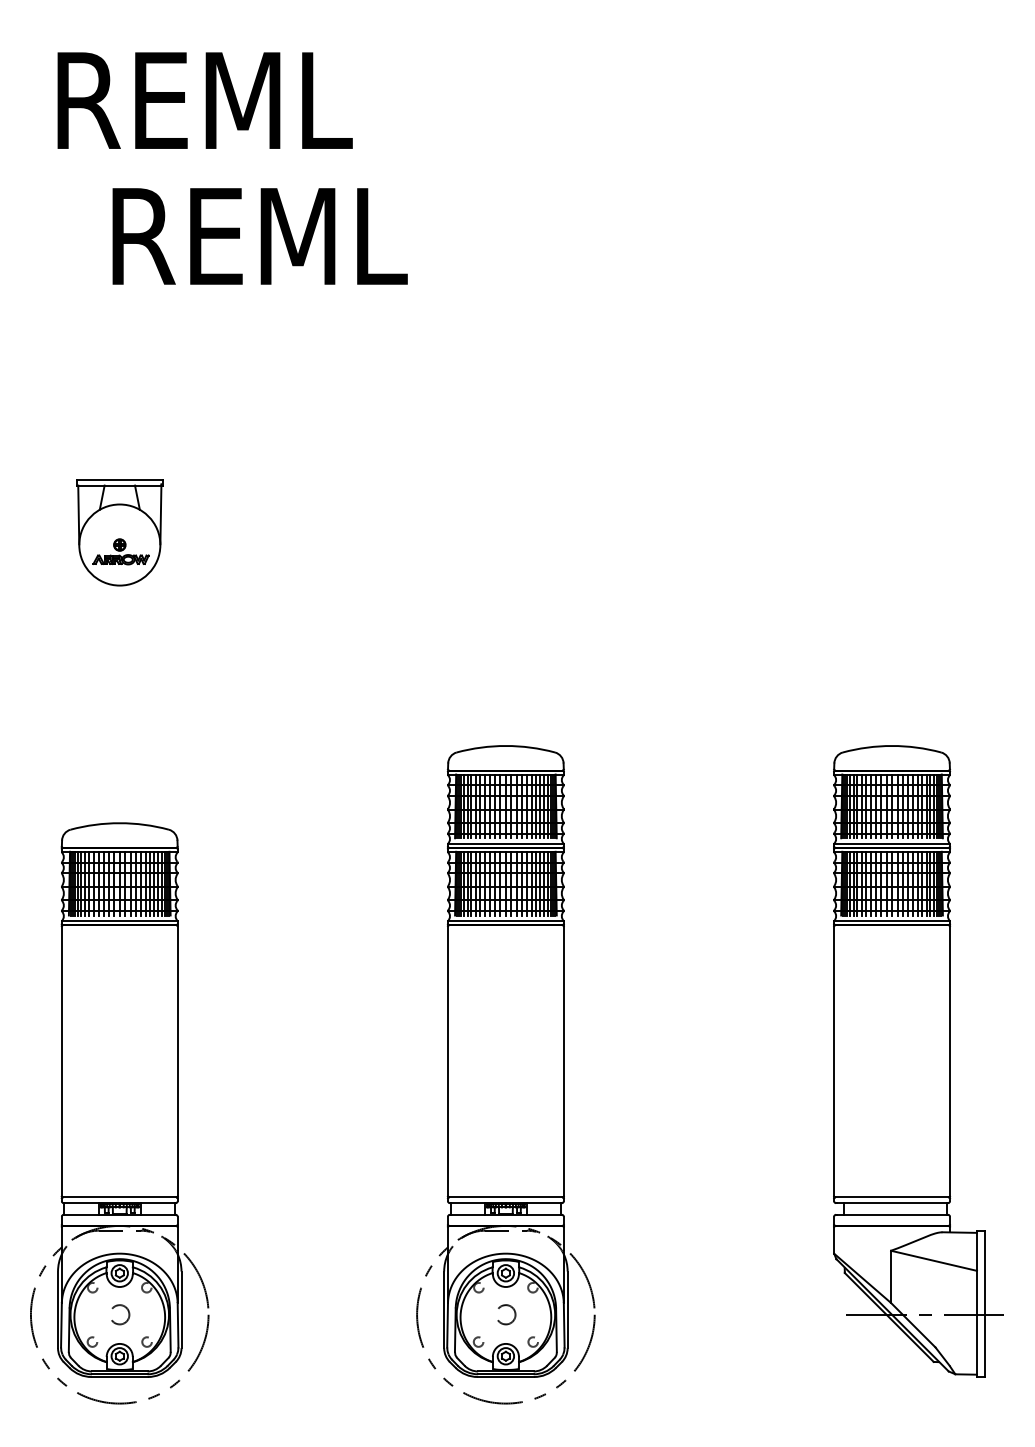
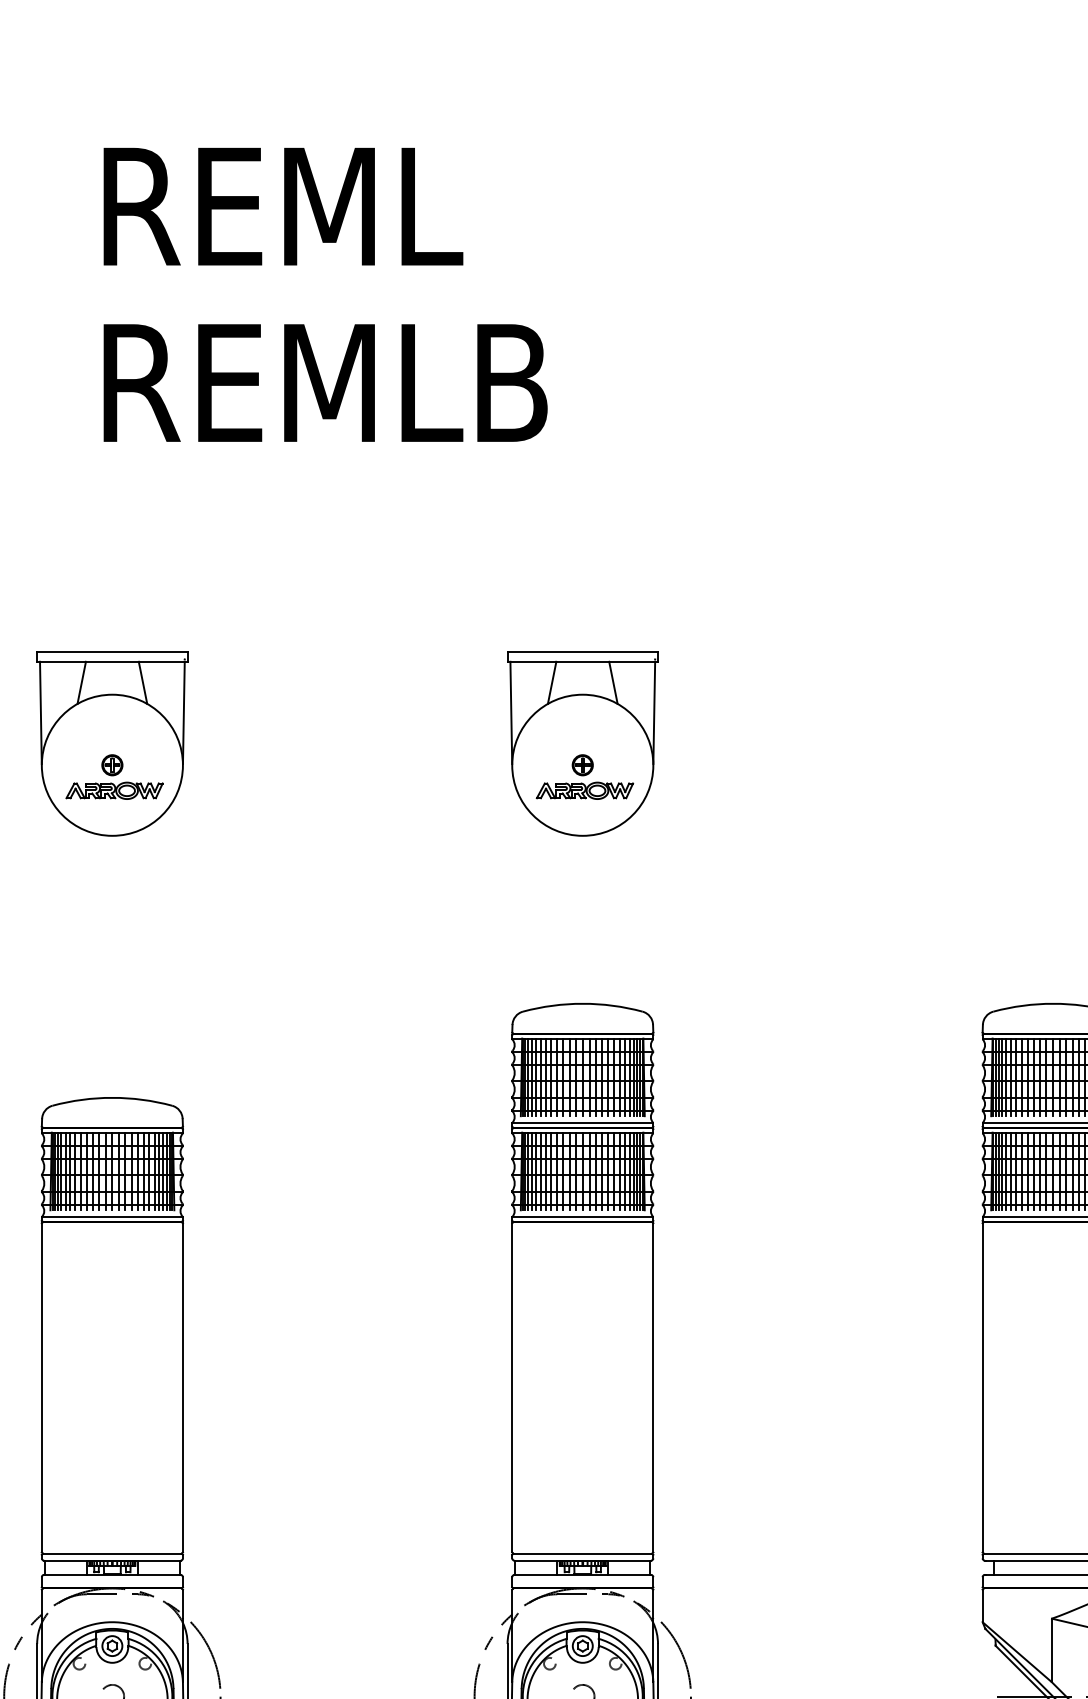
text: (204, 100) -> (282, 206), moved
text: (448, 236) -> (512, 383), REML -> REMLB
part: (119, 532) -> (112, 743), size x1.43
part: (505, 532) -> (582, 743), added

